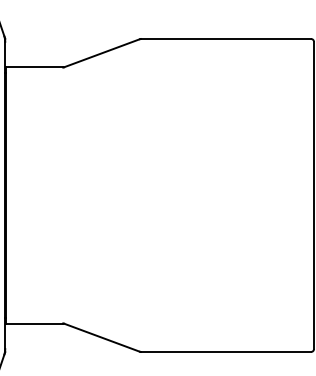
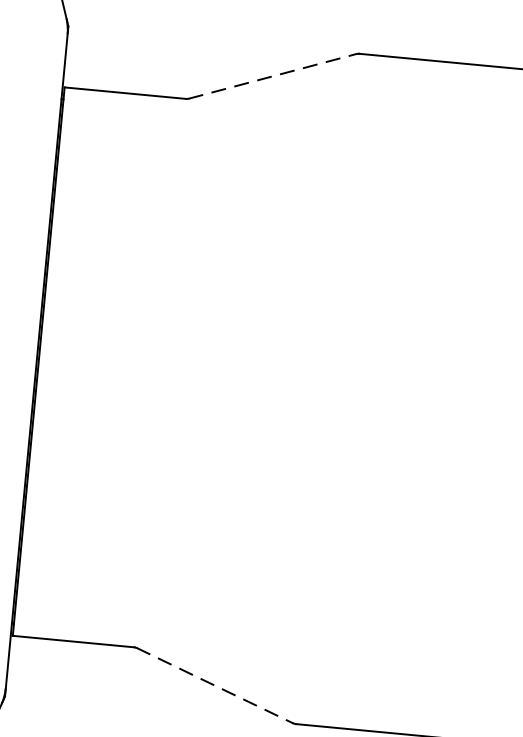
line: (102, 53) -> (273, 76), solid -> dashed
line: (102, 337) -> (216, 685), solid -> dashed

